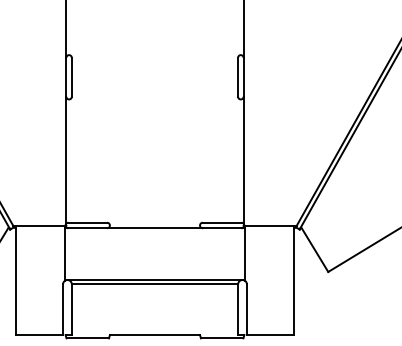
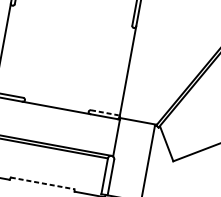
line: (222, 222) -> (104, 112), solid -> dashed
line: (155, 335) -> (42, 183), solid -> dashed

